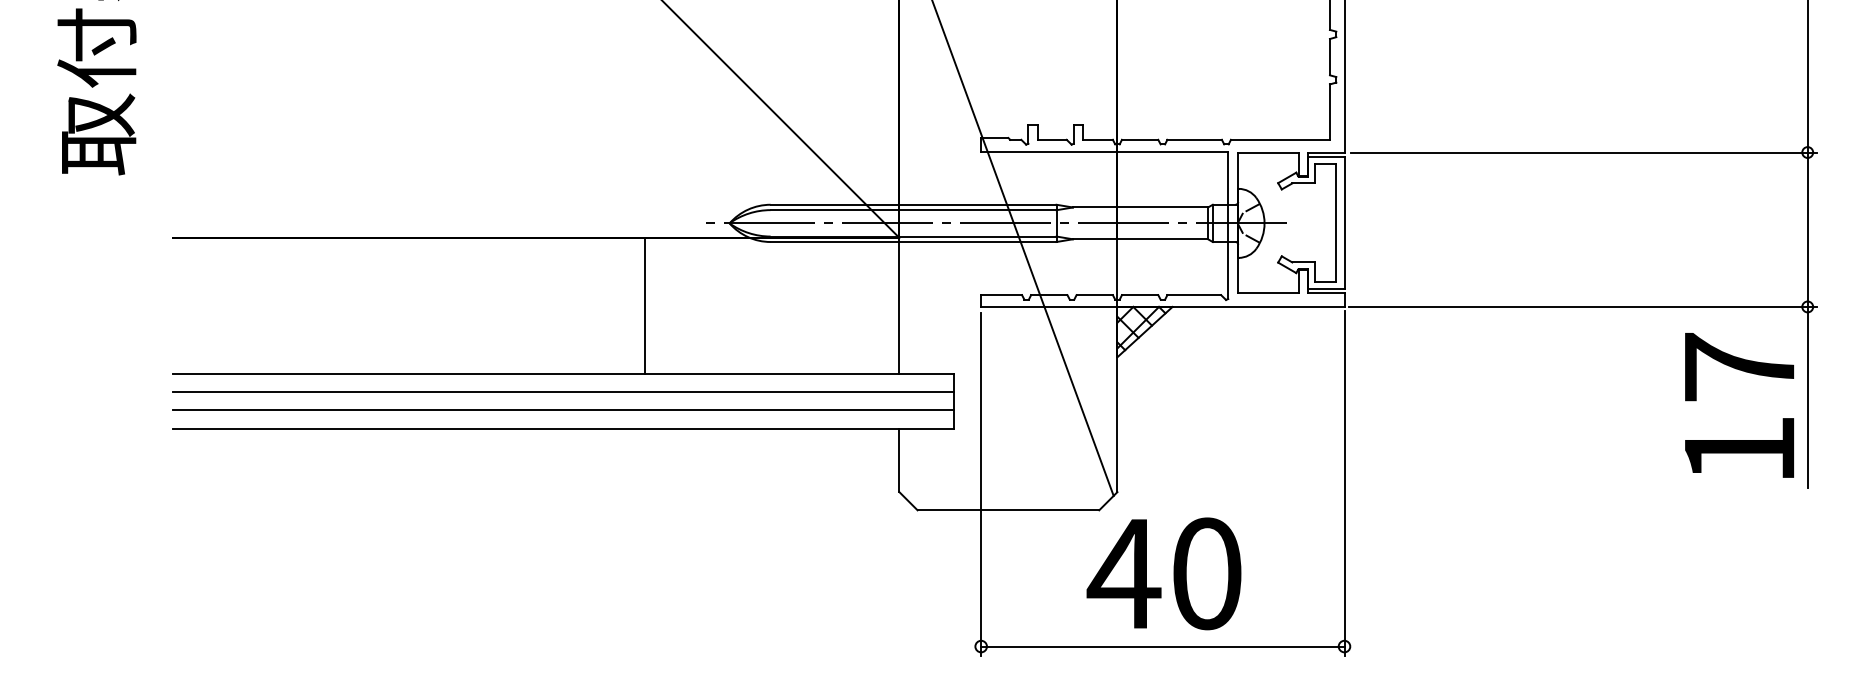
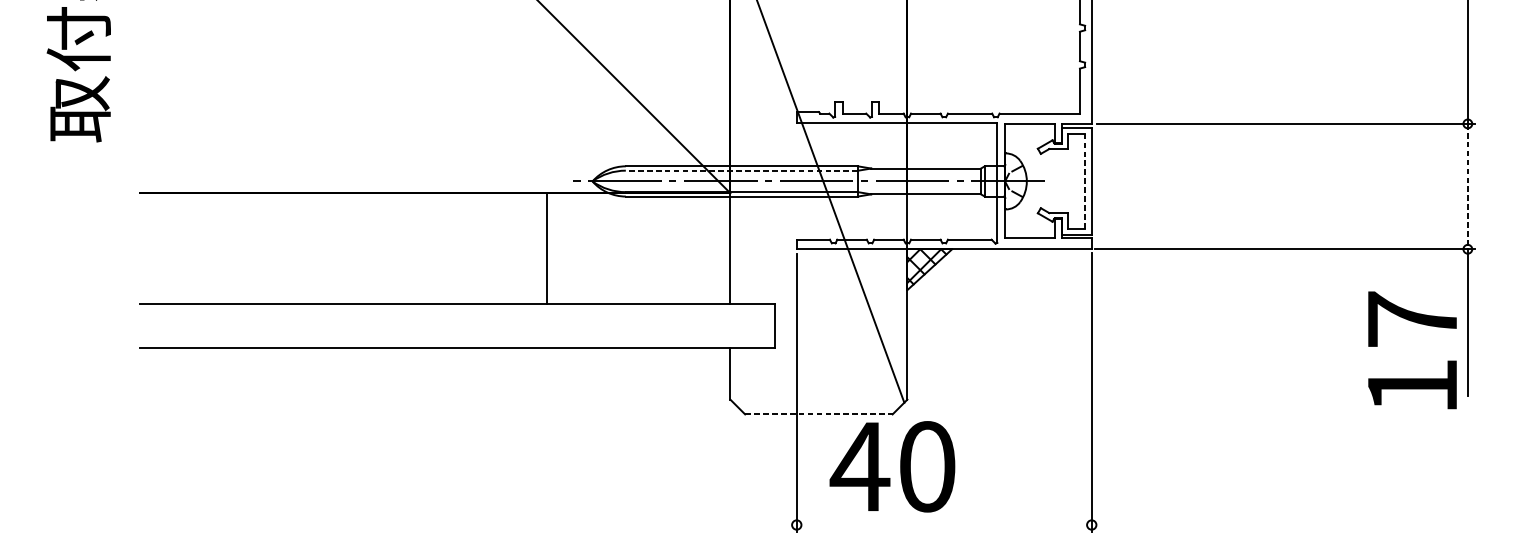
line: (913, 210) -> (741, 170), solid -> dashed
line: (1336, 222) -> (1085, 180), solid -> dashed
line: (1807, 230) -> (1467, 187), solid -> dashed
line: (645, 305) -> (546, 248), moved
line: (562, 392) -> (456, 318), removed
text: (1739, 405) -> (1412, 350), moved
line: (562, 410) -> (456, 333), removed
line: (1008, 510) -> (818, 414), solid -> dashed
text: (1163, 573) -> (892, 466), moved
line: (1162, 646) -> (943, 524), removed

